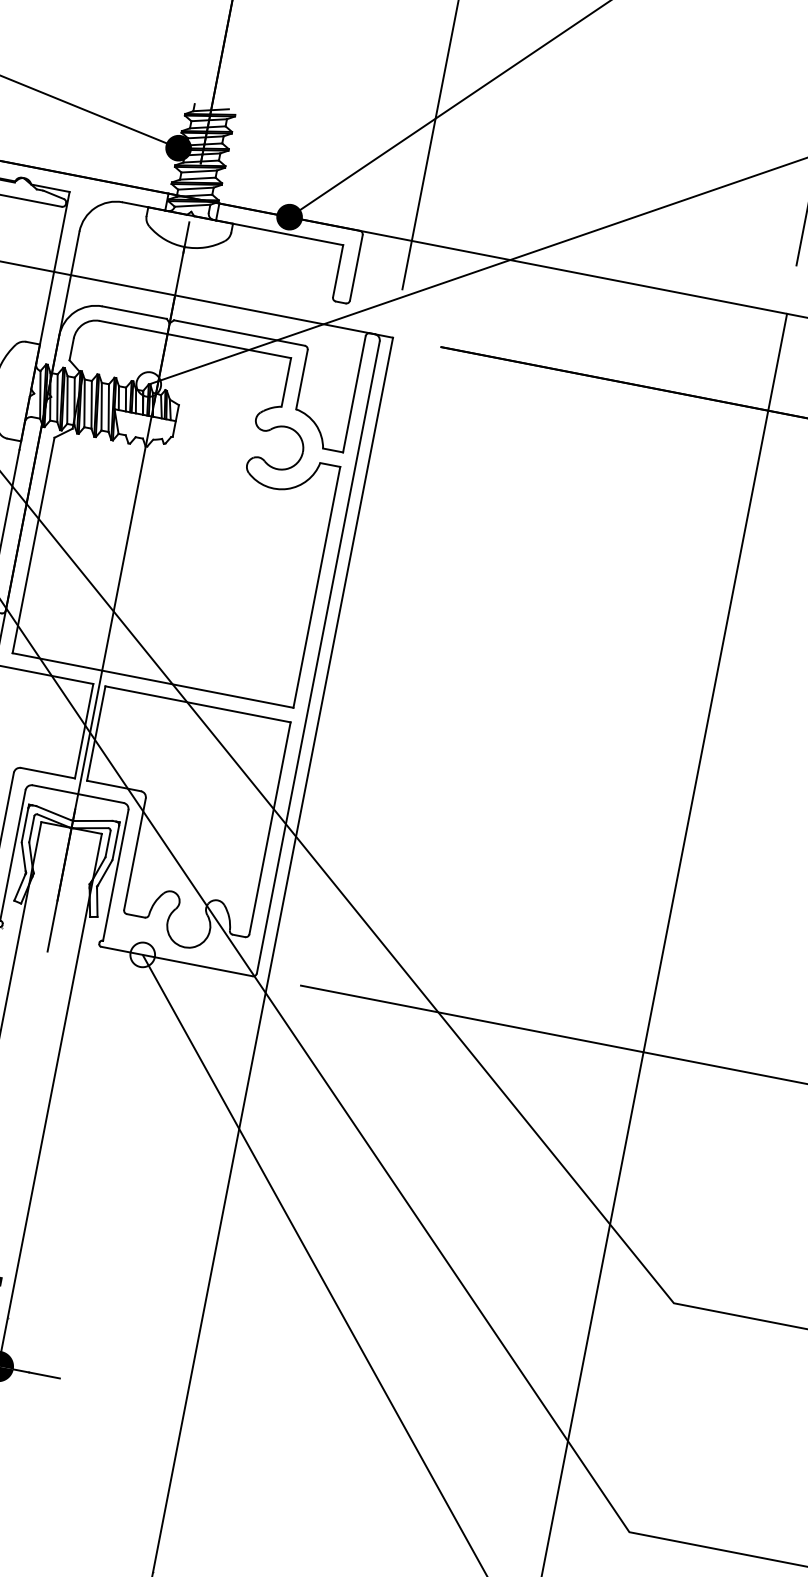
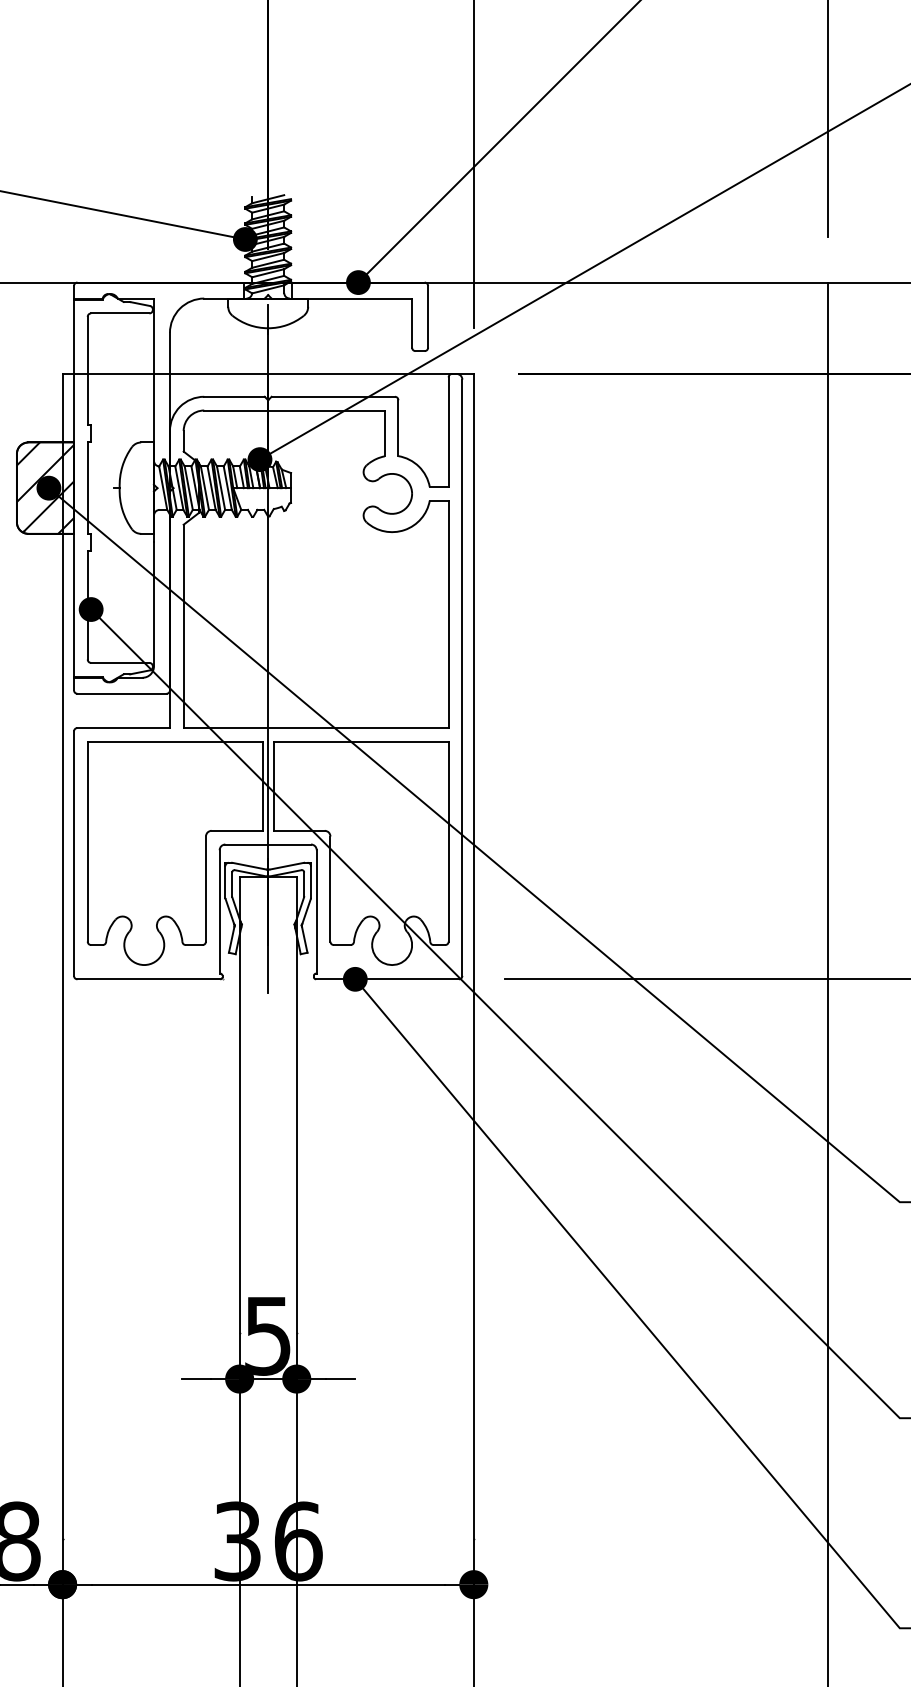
fill: (148, 384) -> (259, 459), added
fill: (142, 953) -> (354, 978), added

